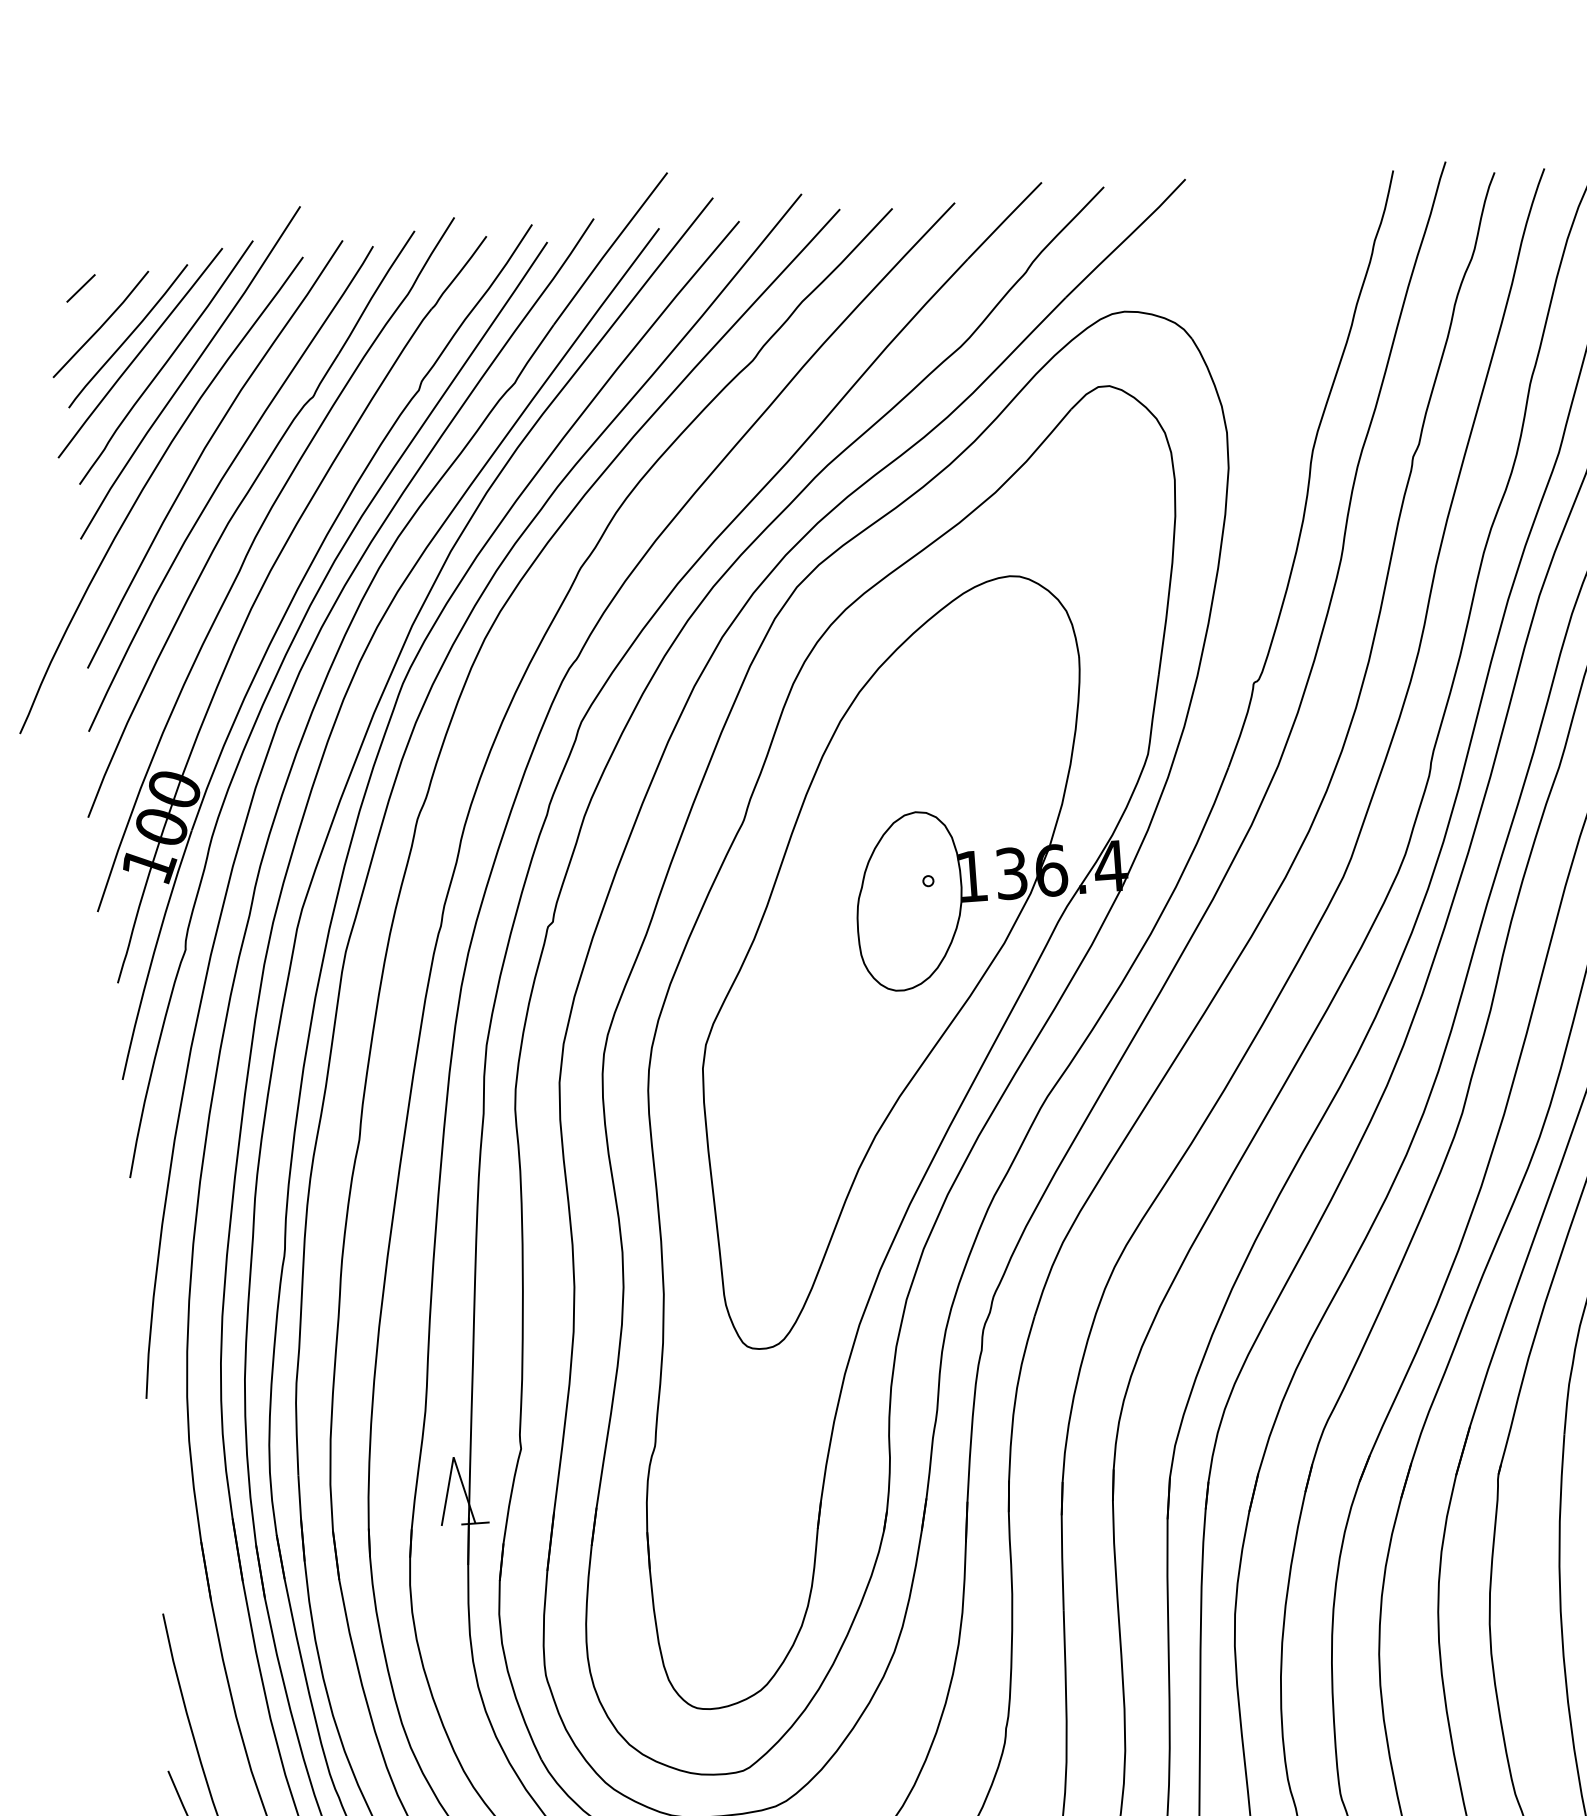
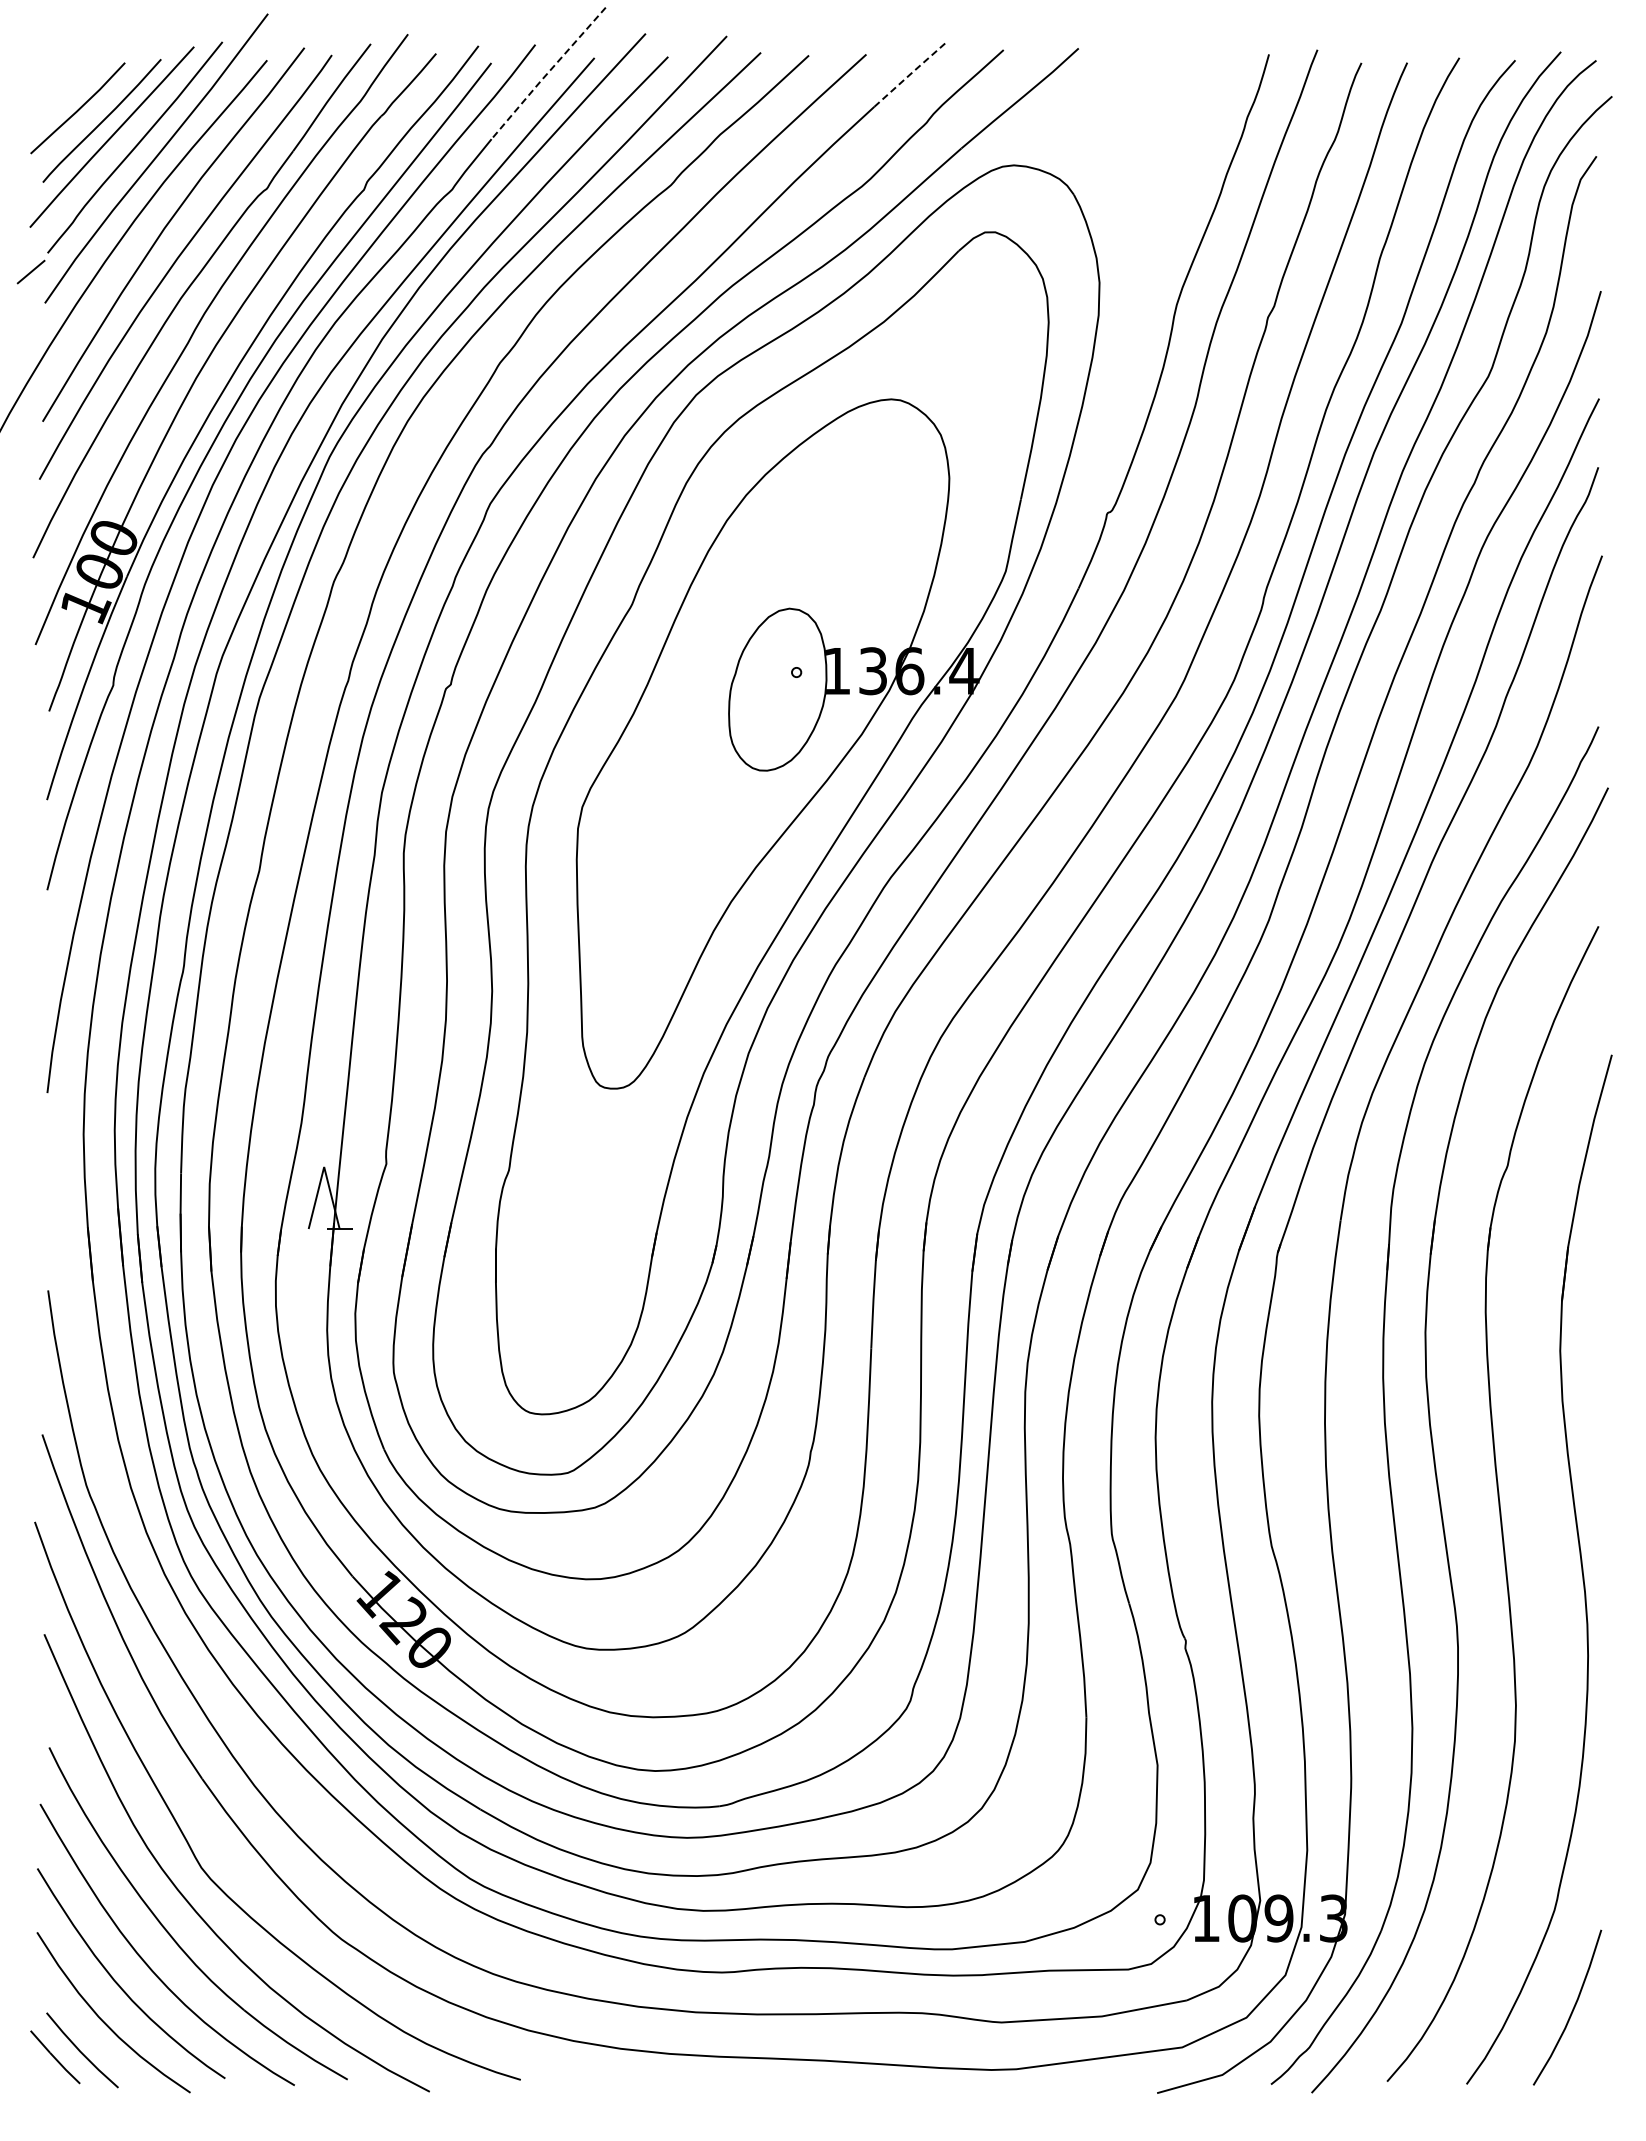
line: (1005, 219) -> (911, 73), solid -> dashed
line: (609, 249) -> (547, 73), solid -> dashed
line: (80, 287) -> (30, 271), moved

